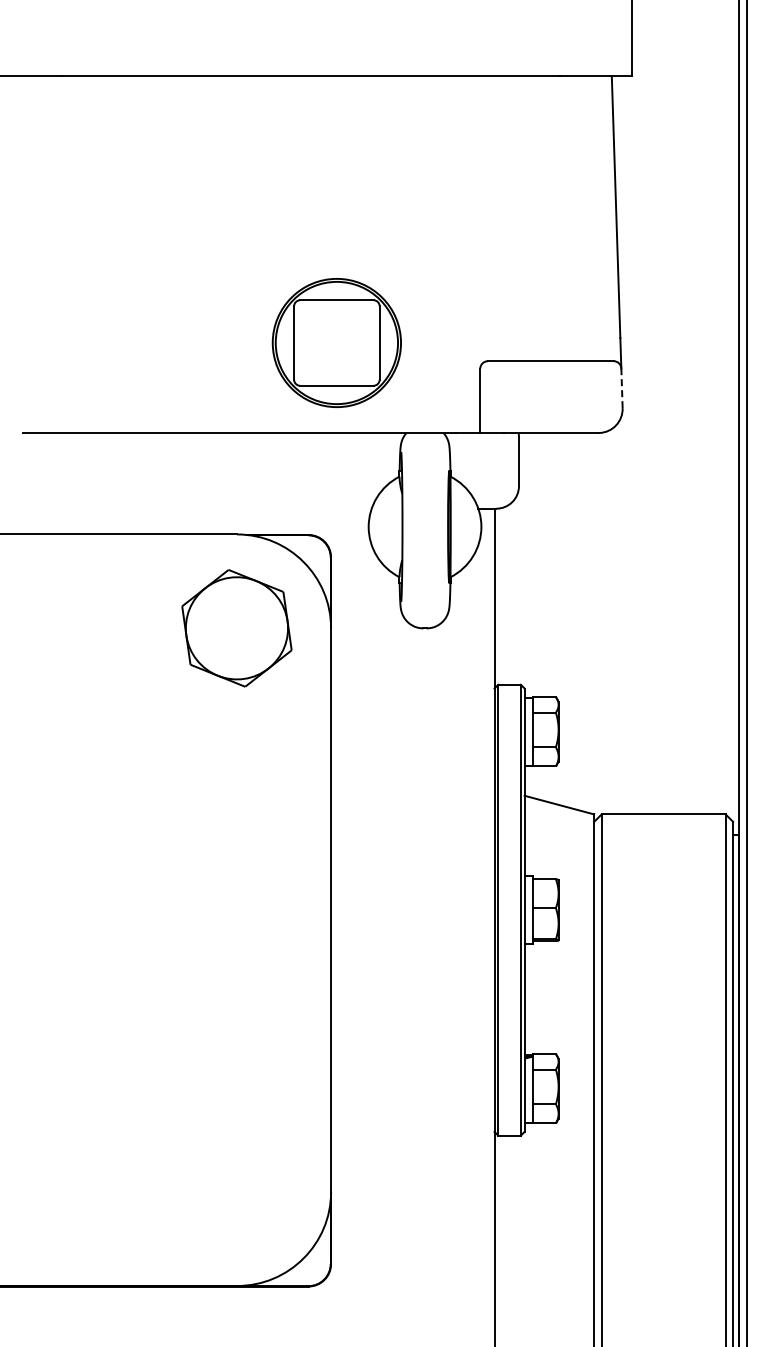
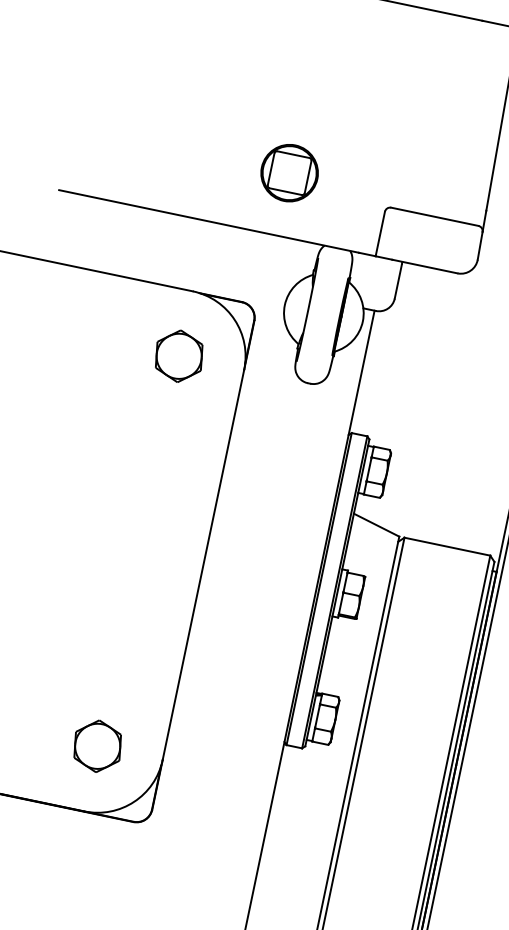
part: (337, 342) -> (289, 173), size x0.62
line: (621, 388) -> (479, 245), dashed -> solid
part: (237, 628) -> (179, 356), size x0.62
part: (237, 1191) -> (98, 746), added

